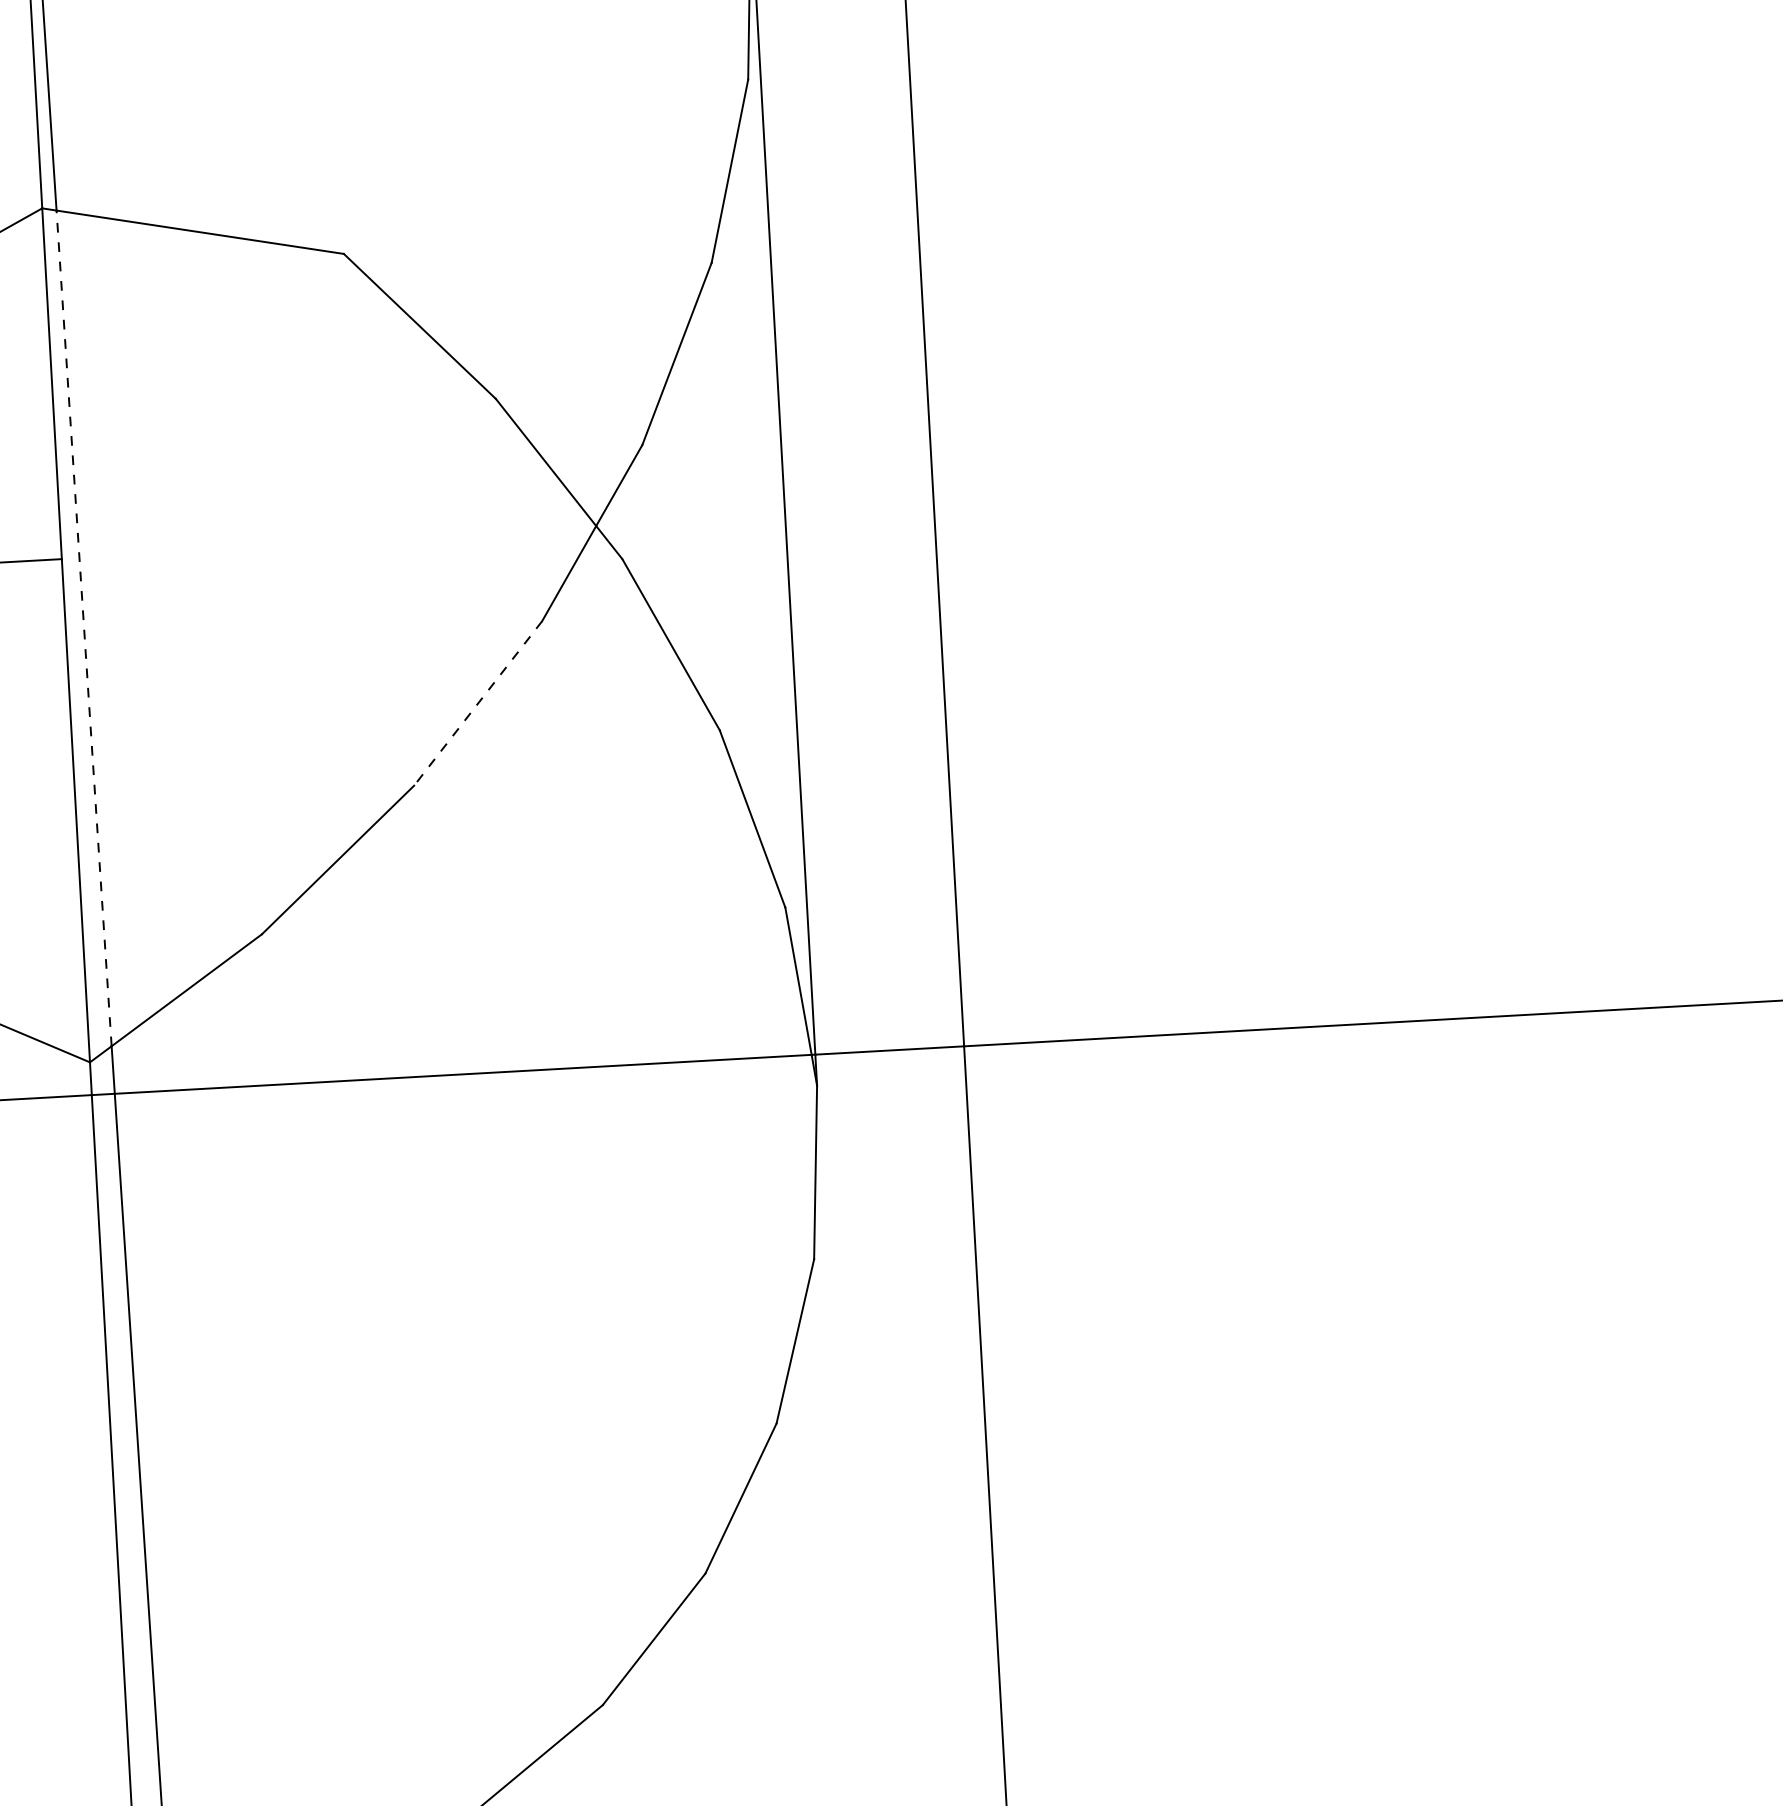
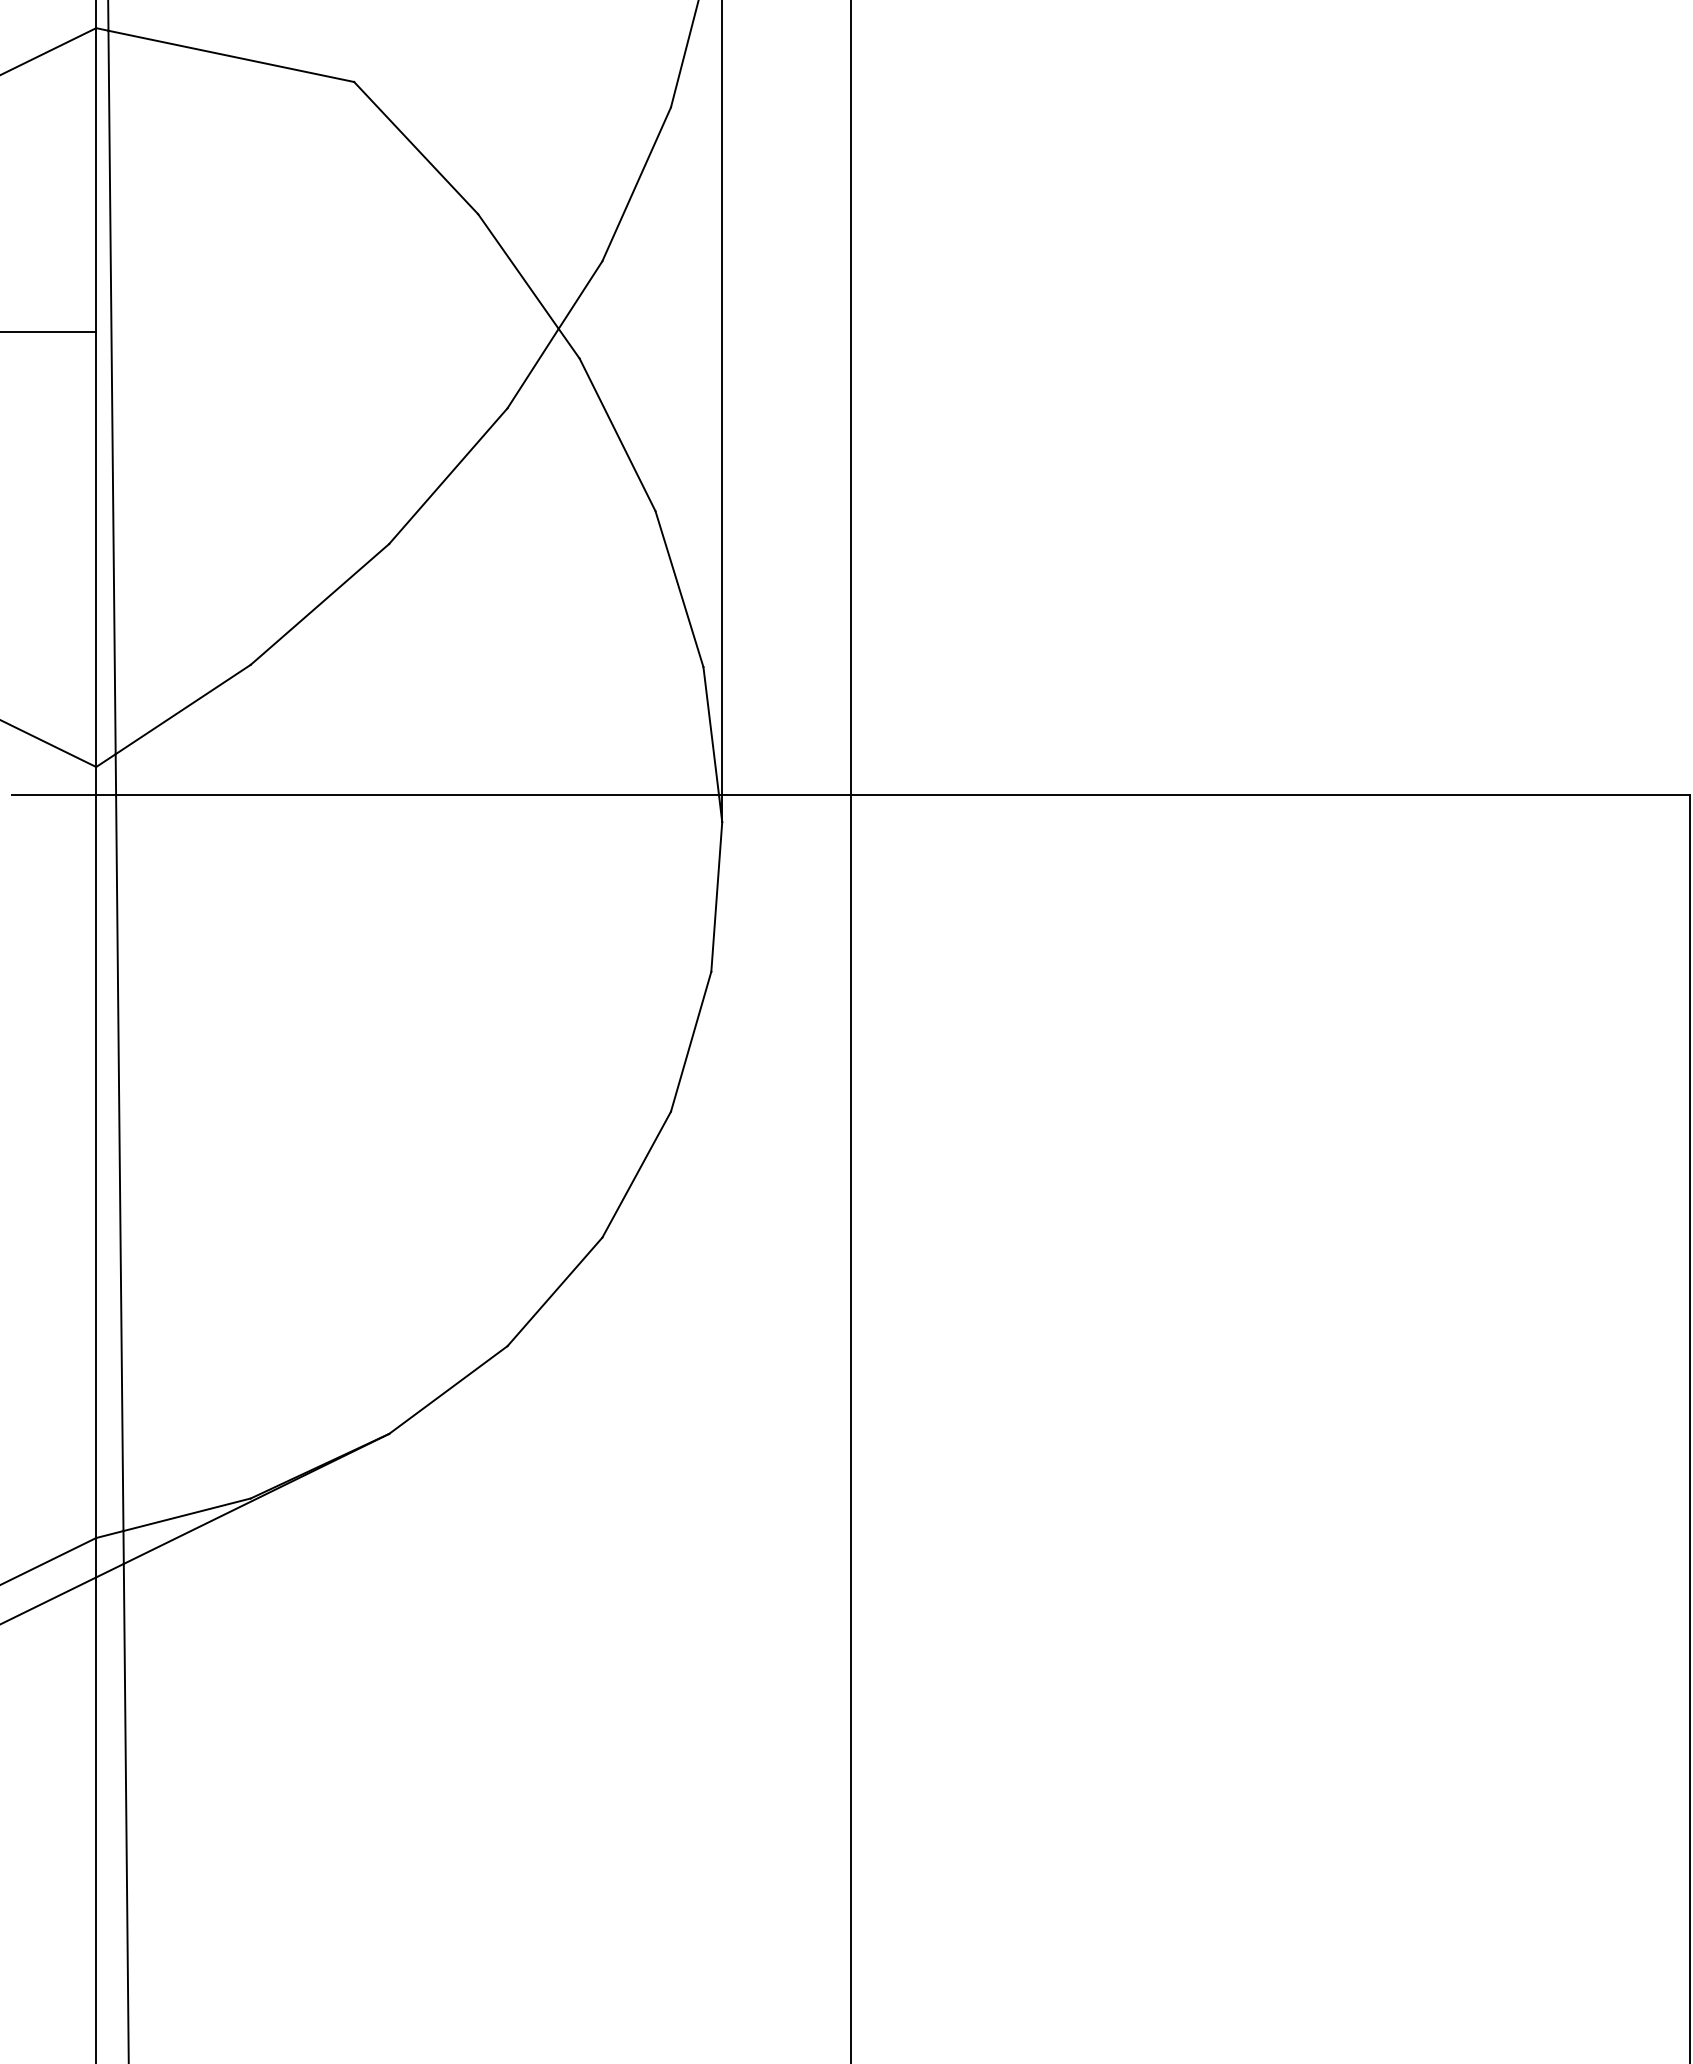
line: (84, 628) -> (112, 392), dashed -> solid
line: (478, 703) -> (448, 476), dashed -> solid

